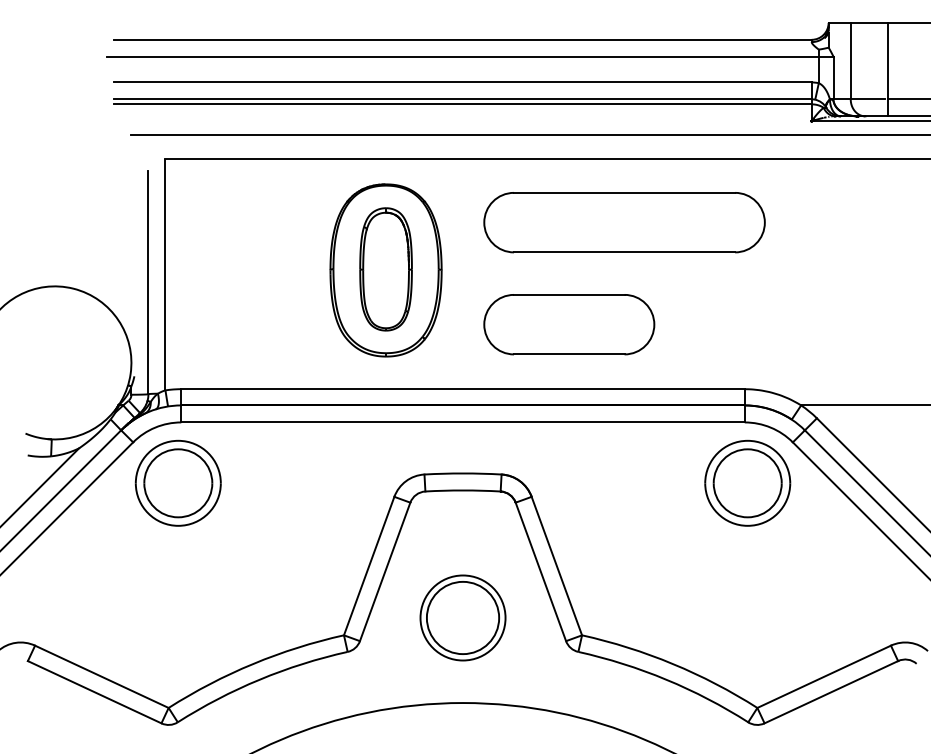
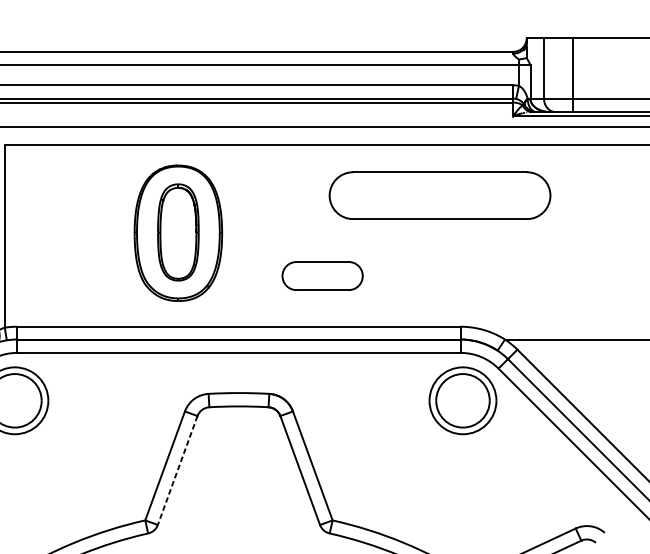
part: (624, 222) -> (439, 195), moved
part: (569, 324) -> (322, 275), size x0.6
line: (385, 571) -> (177, 470), solid -> dashed
part: (462, 617) -> (238, 506), removed

